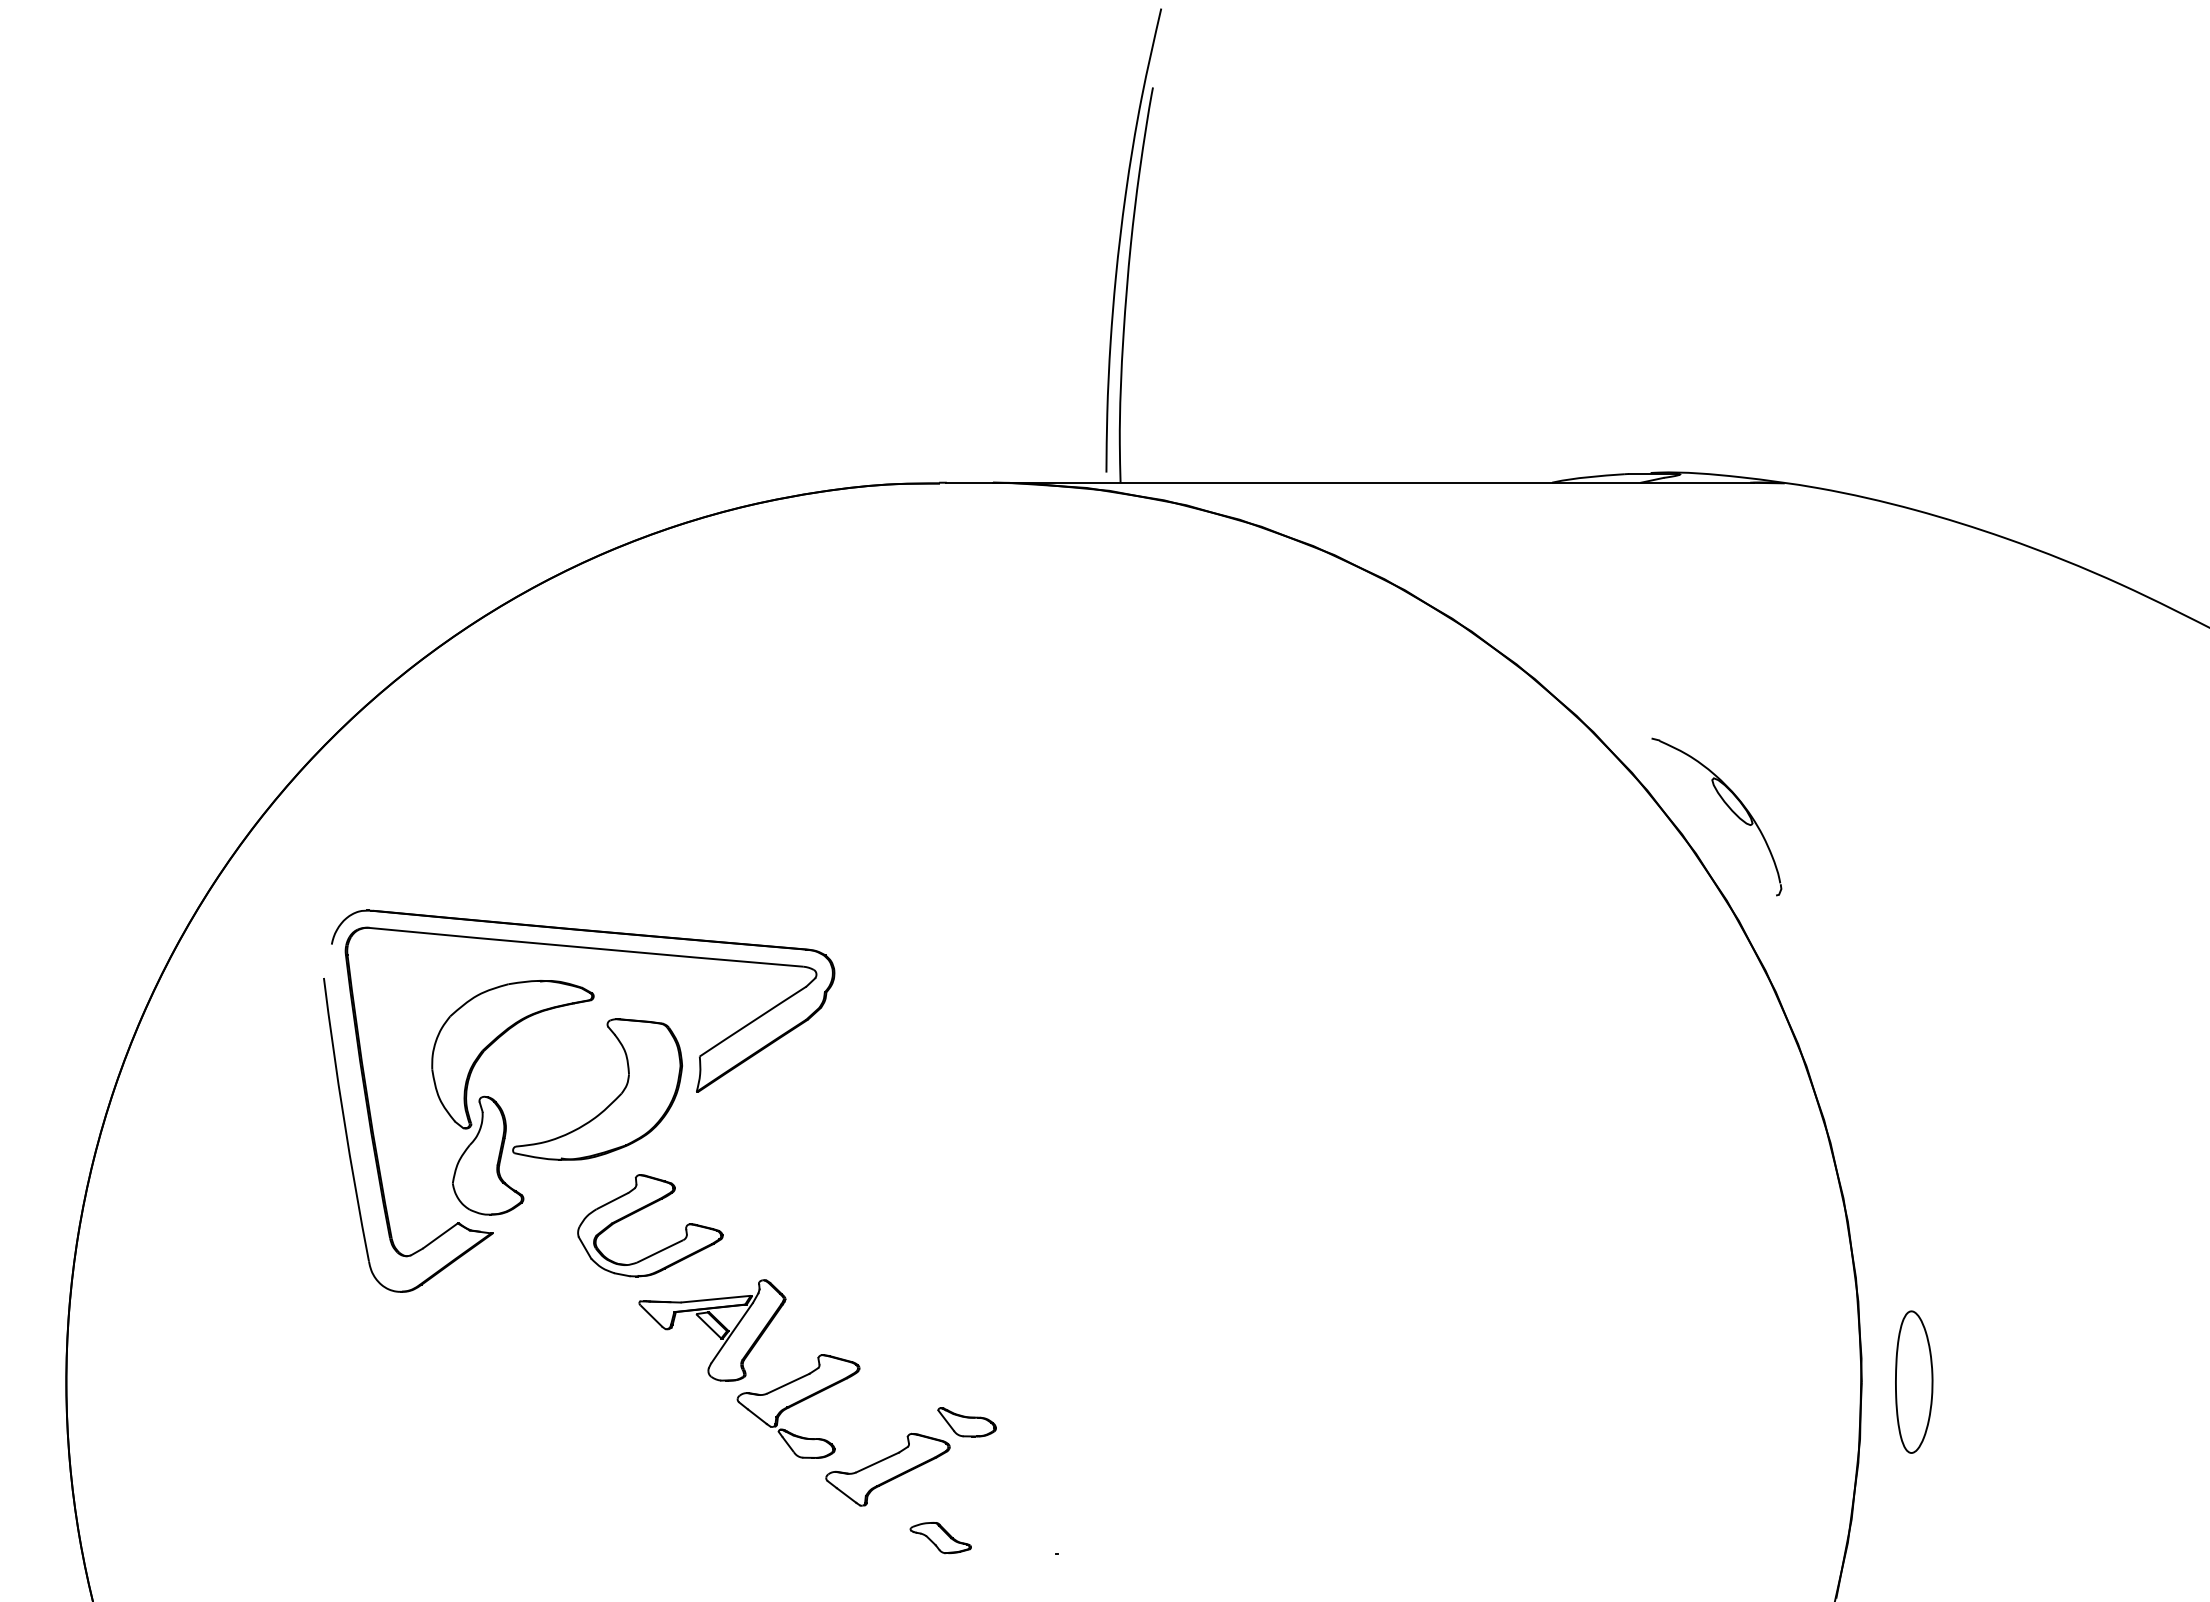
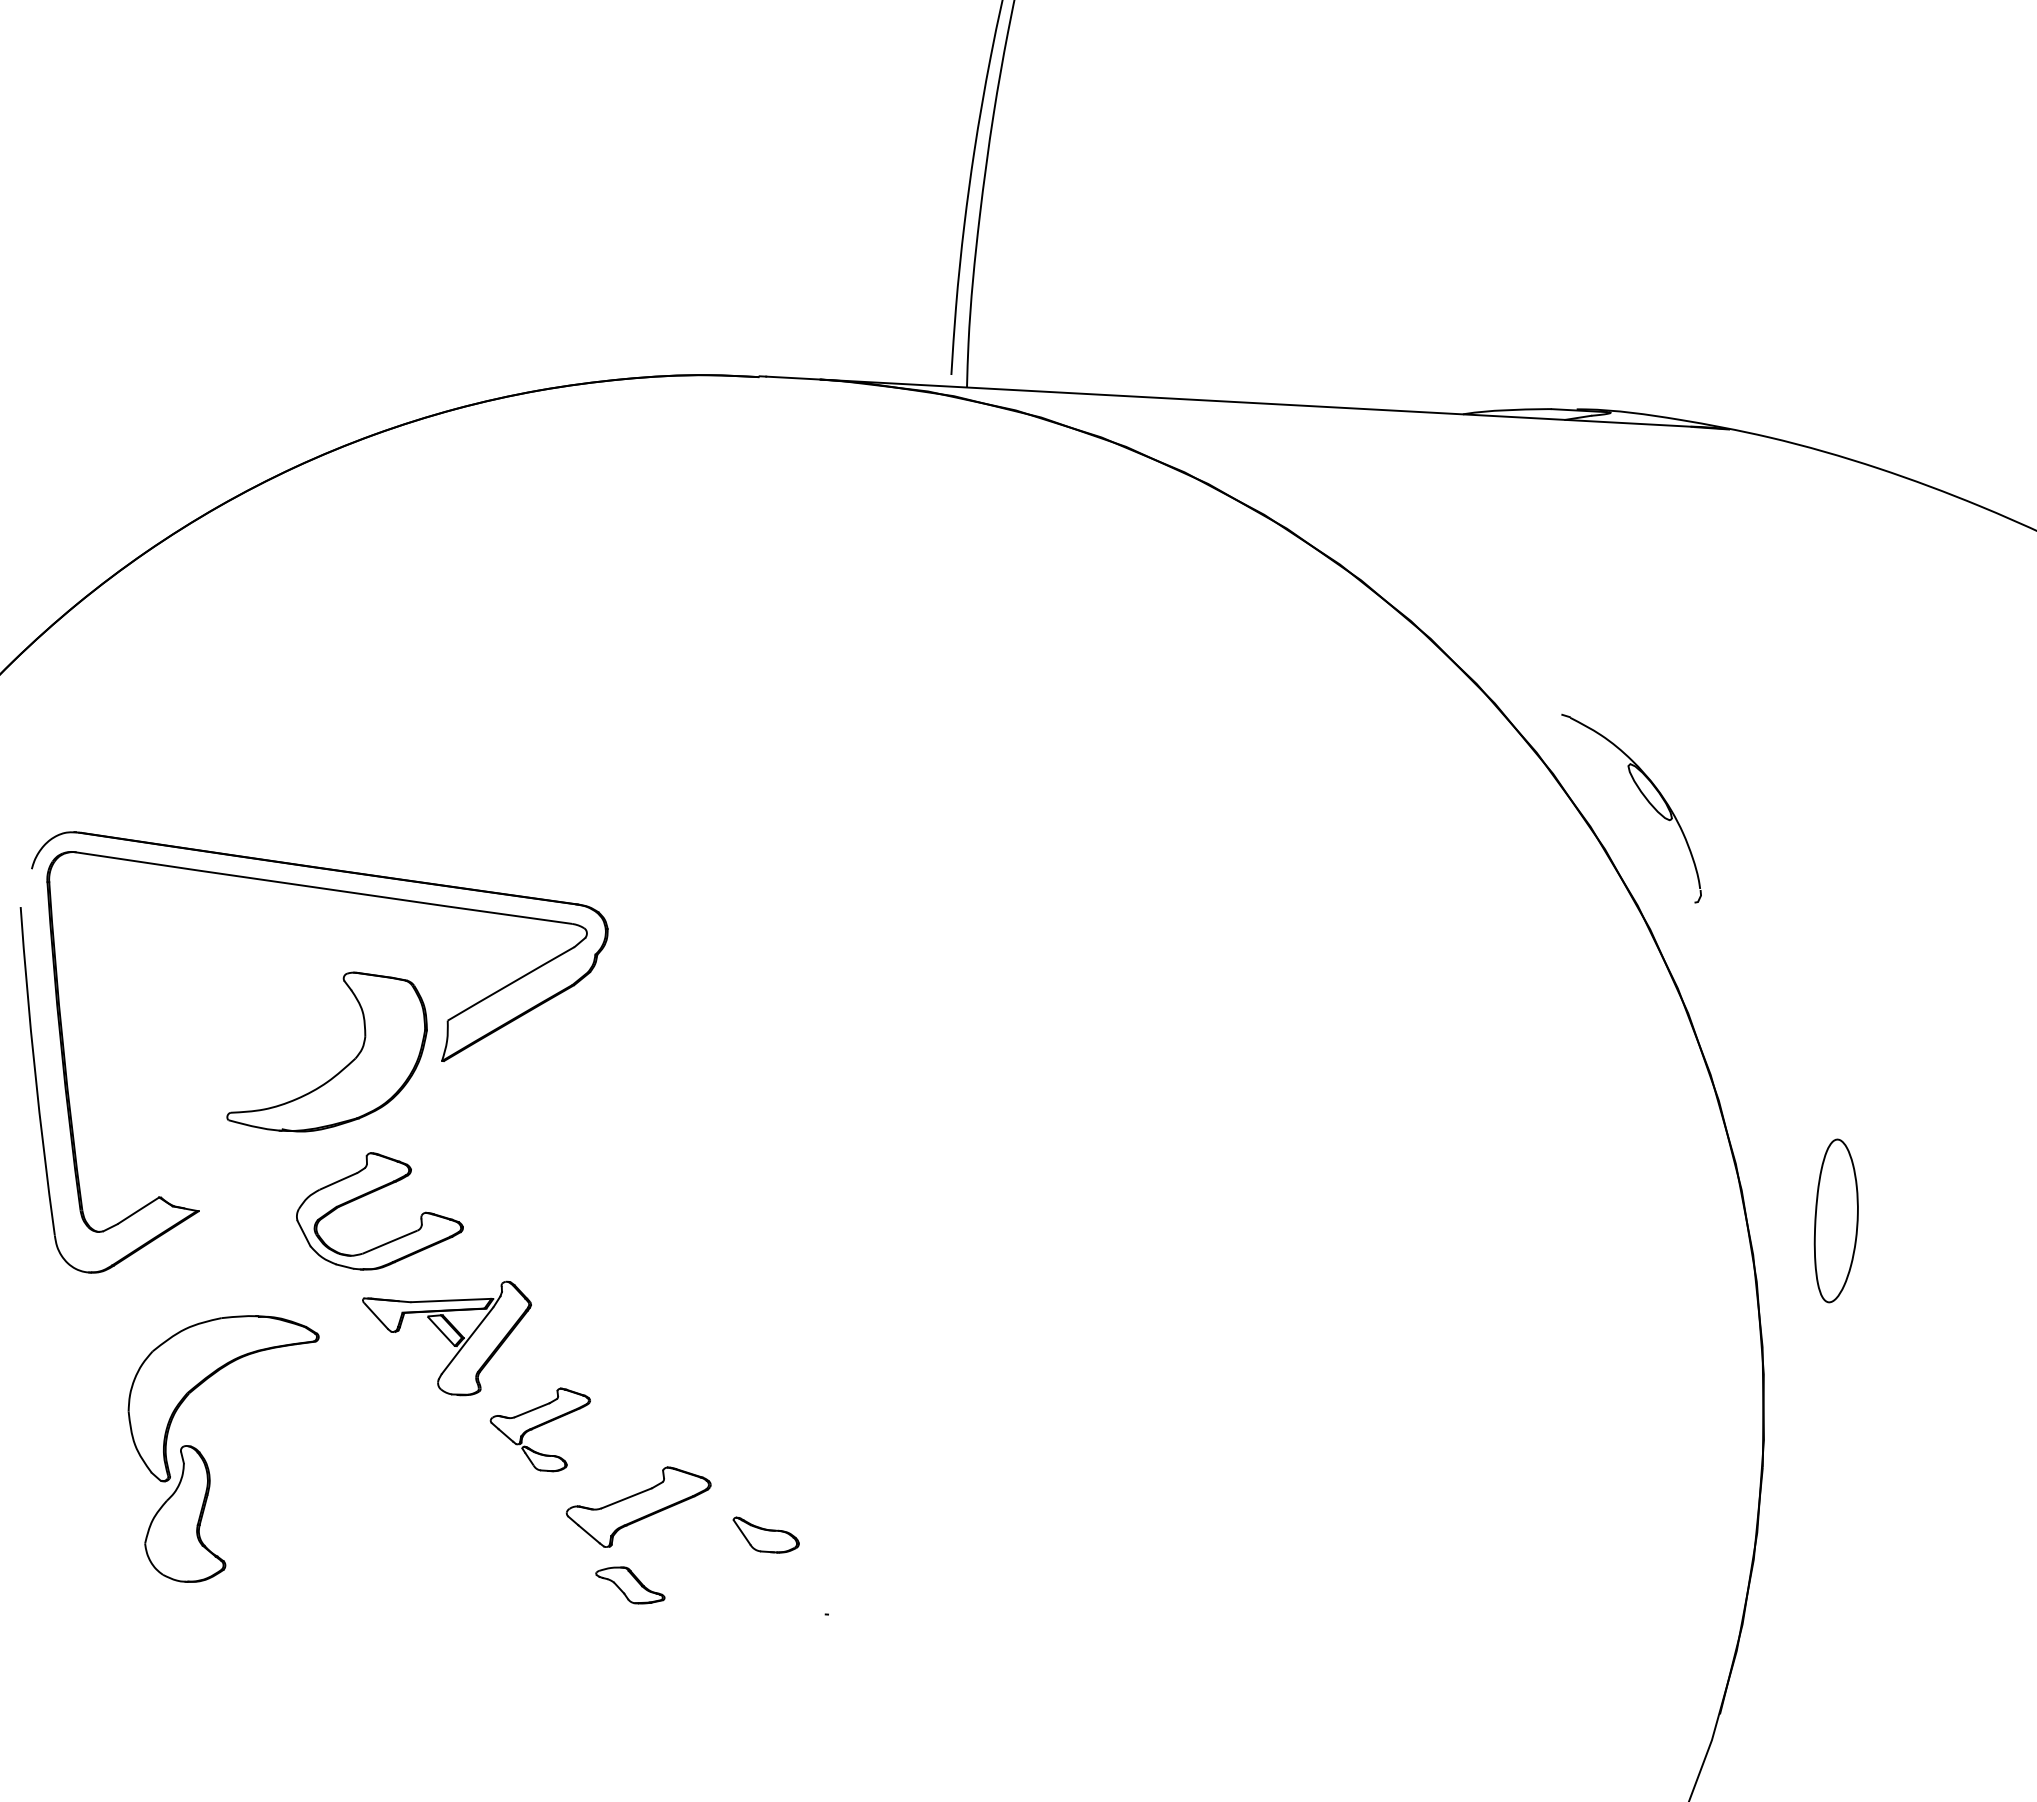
part: (501, 1107) -> (205, 1459), moved
part: (1914, 1381) -> (1836, 1220), moved
part: (798, 1406) -> (539, 1429), size x0.7
part: (966, 1422) -> (765, 1535), moved
part: (940, 1538) -> (630, 1586), moved

